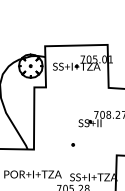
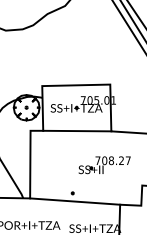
line: (77, 87) -> (77, 130), added
line: (75, 152) -> (75, 201), added

